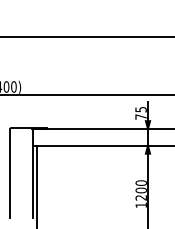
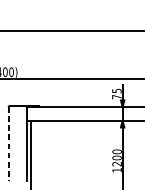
line: (10, 173) -> (8, 143), solid -> dashed

